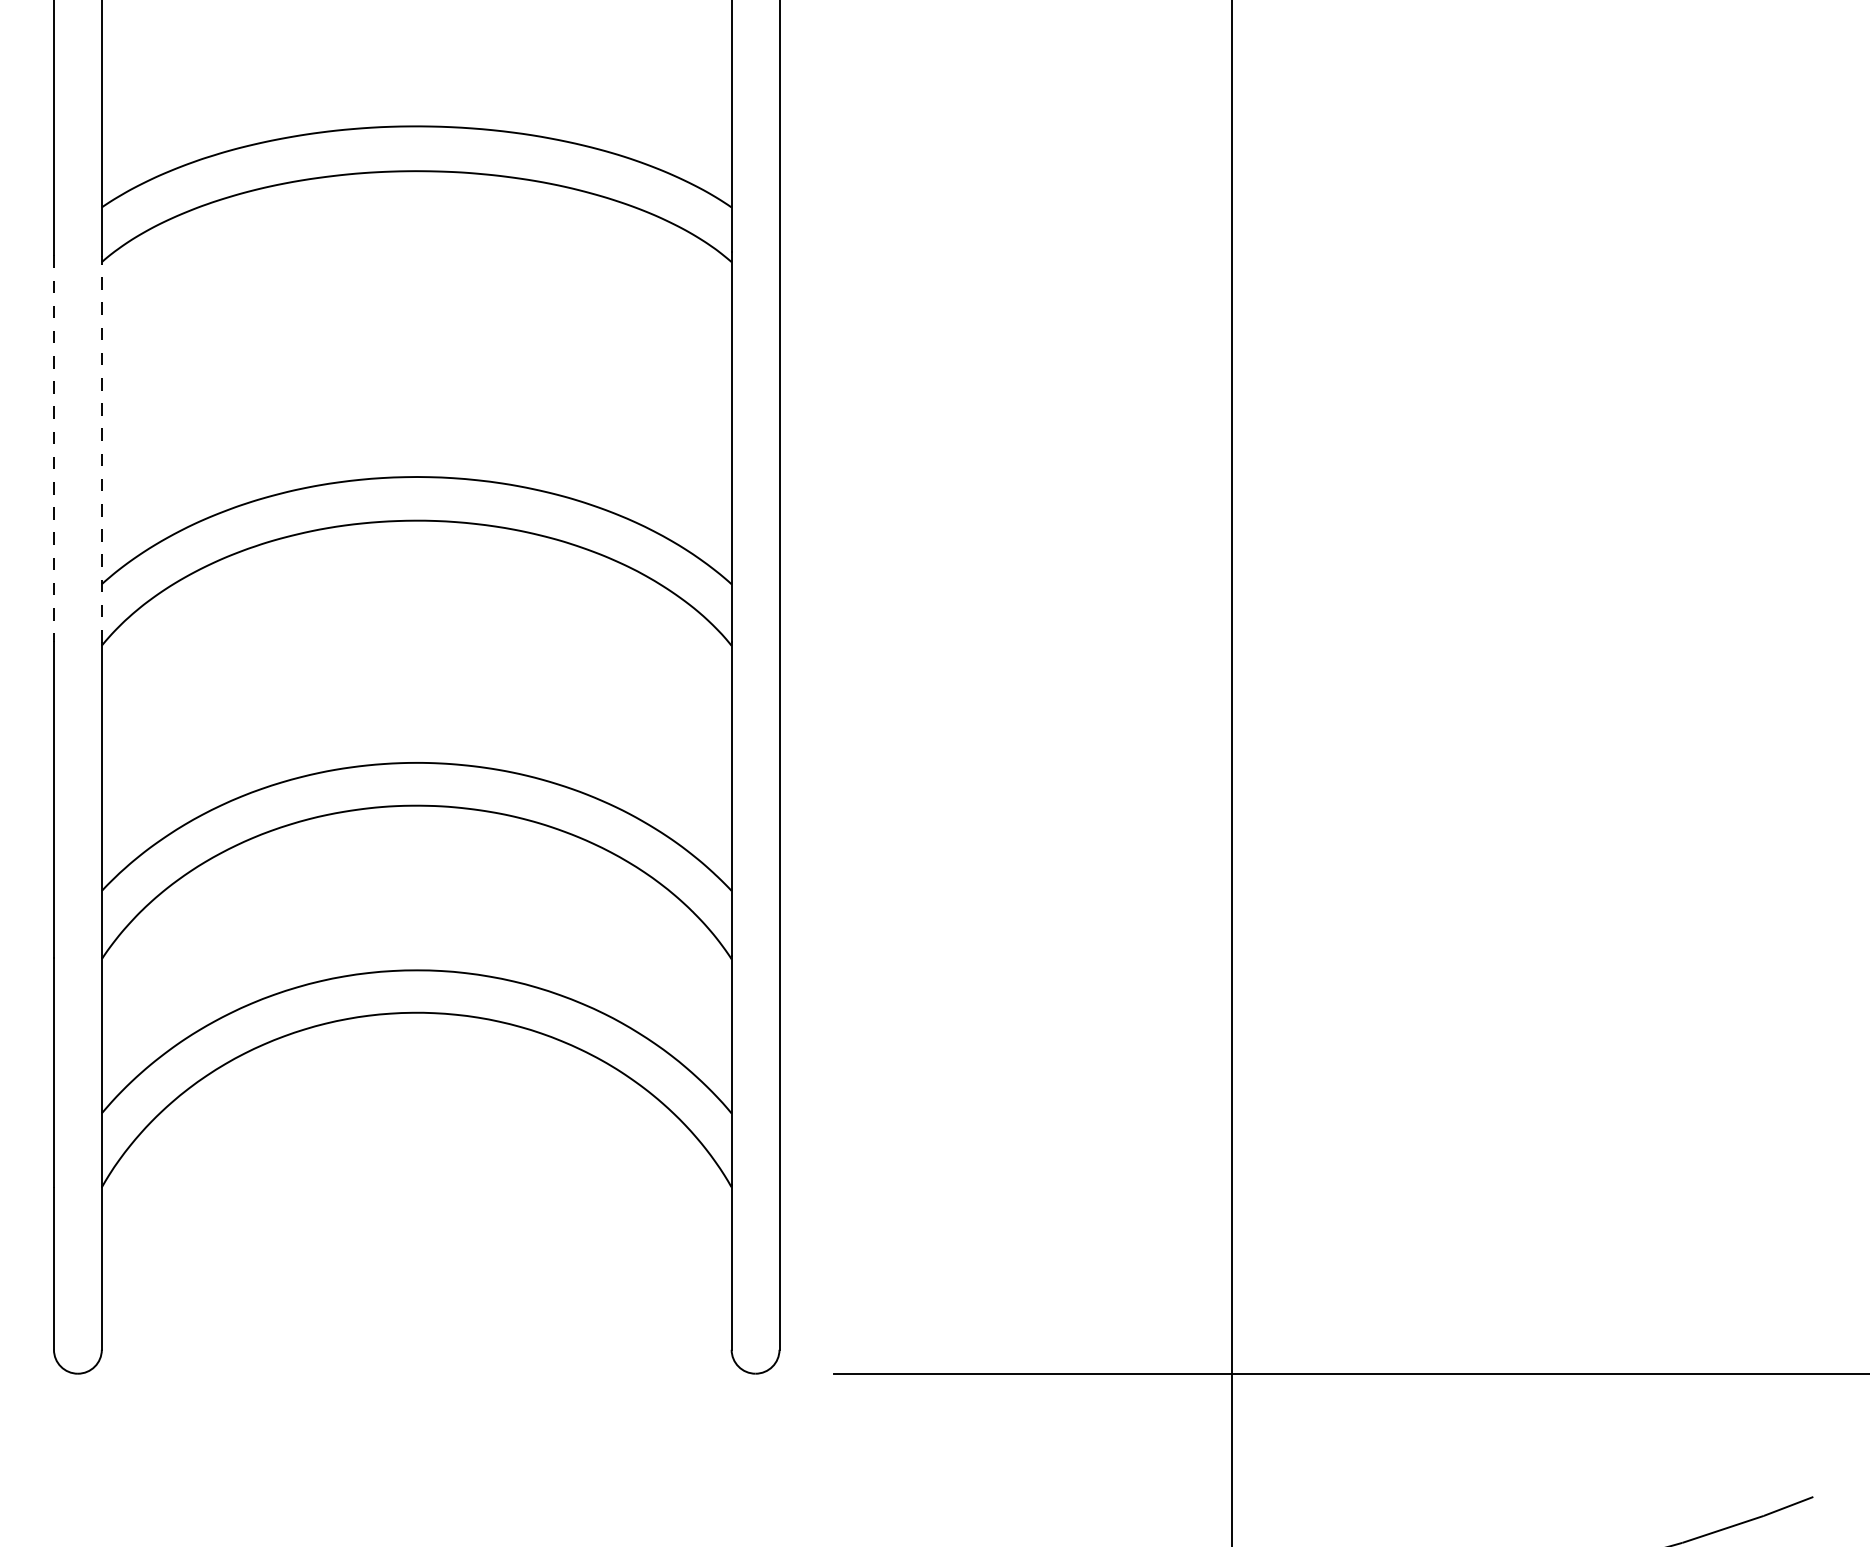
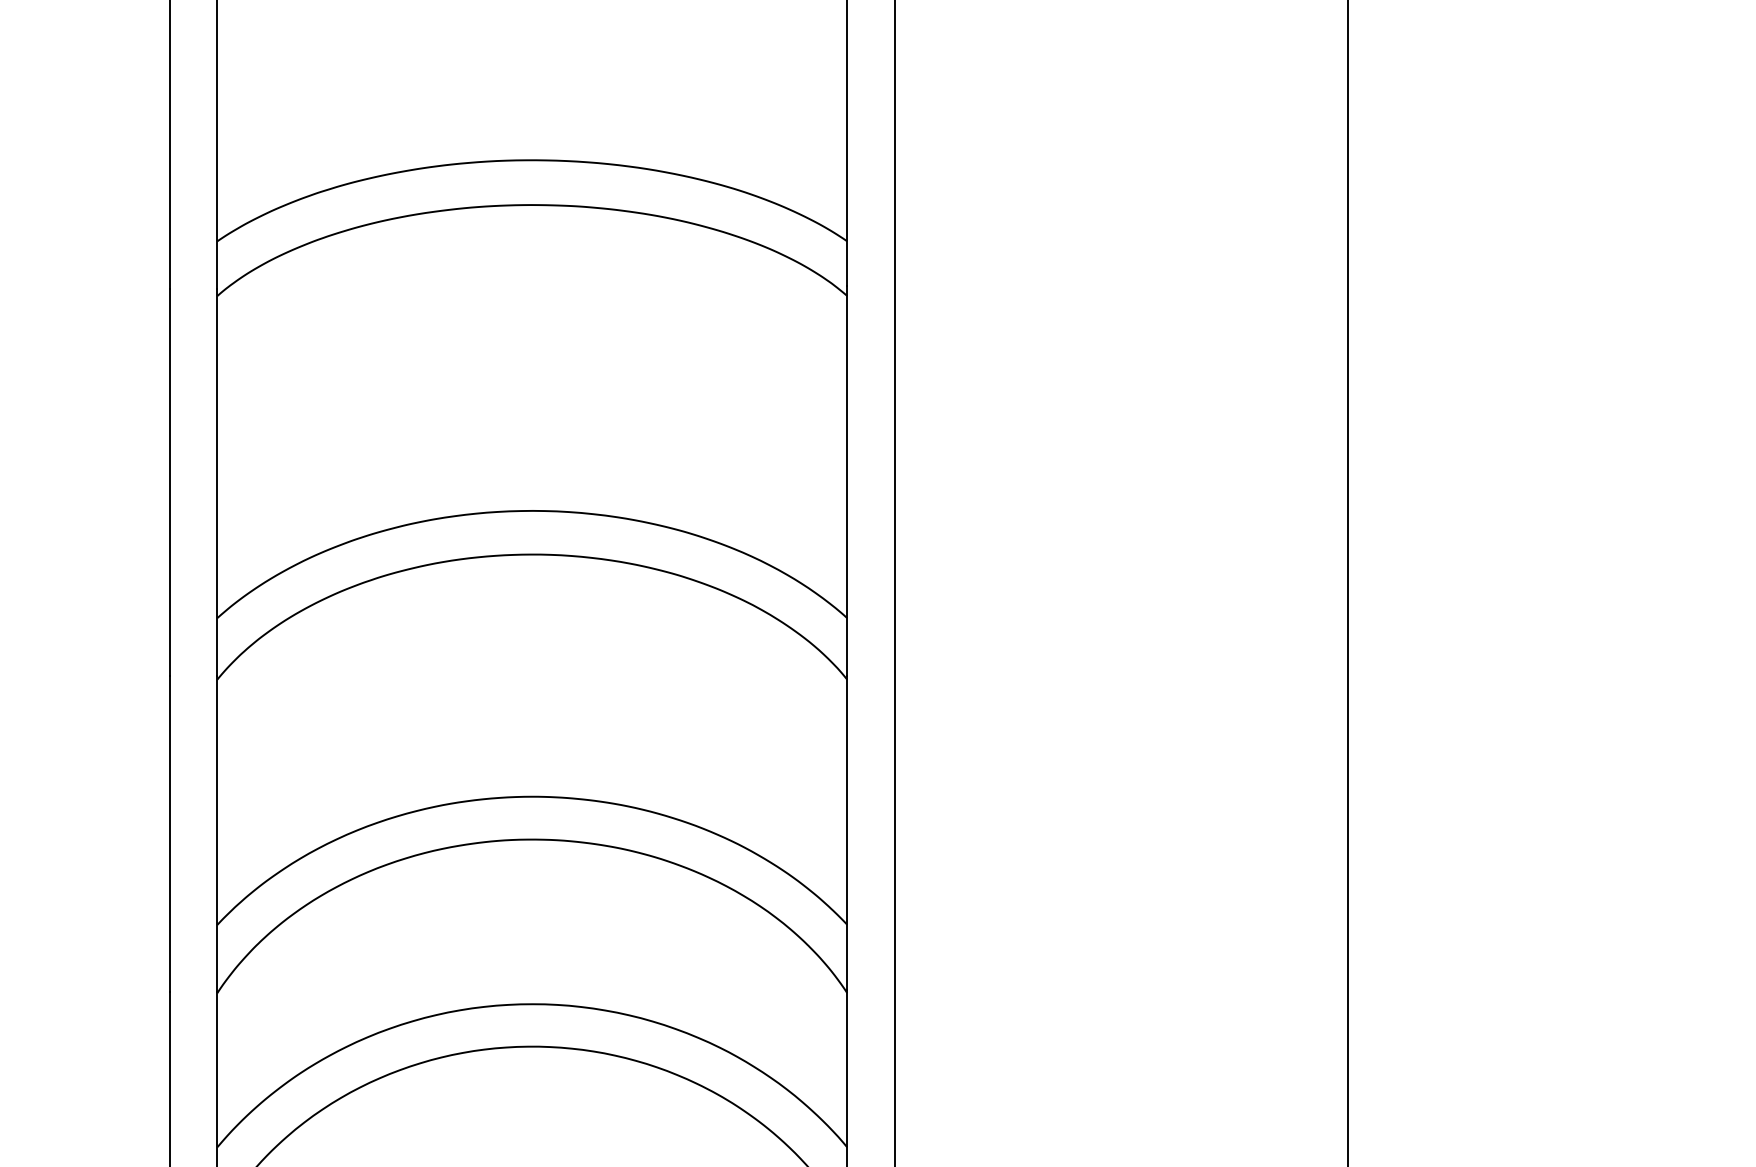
line: (101, 448) -> (217, 482), dashed -> solid
line: (53, 449) -> (169, 483), dashed -> solid

